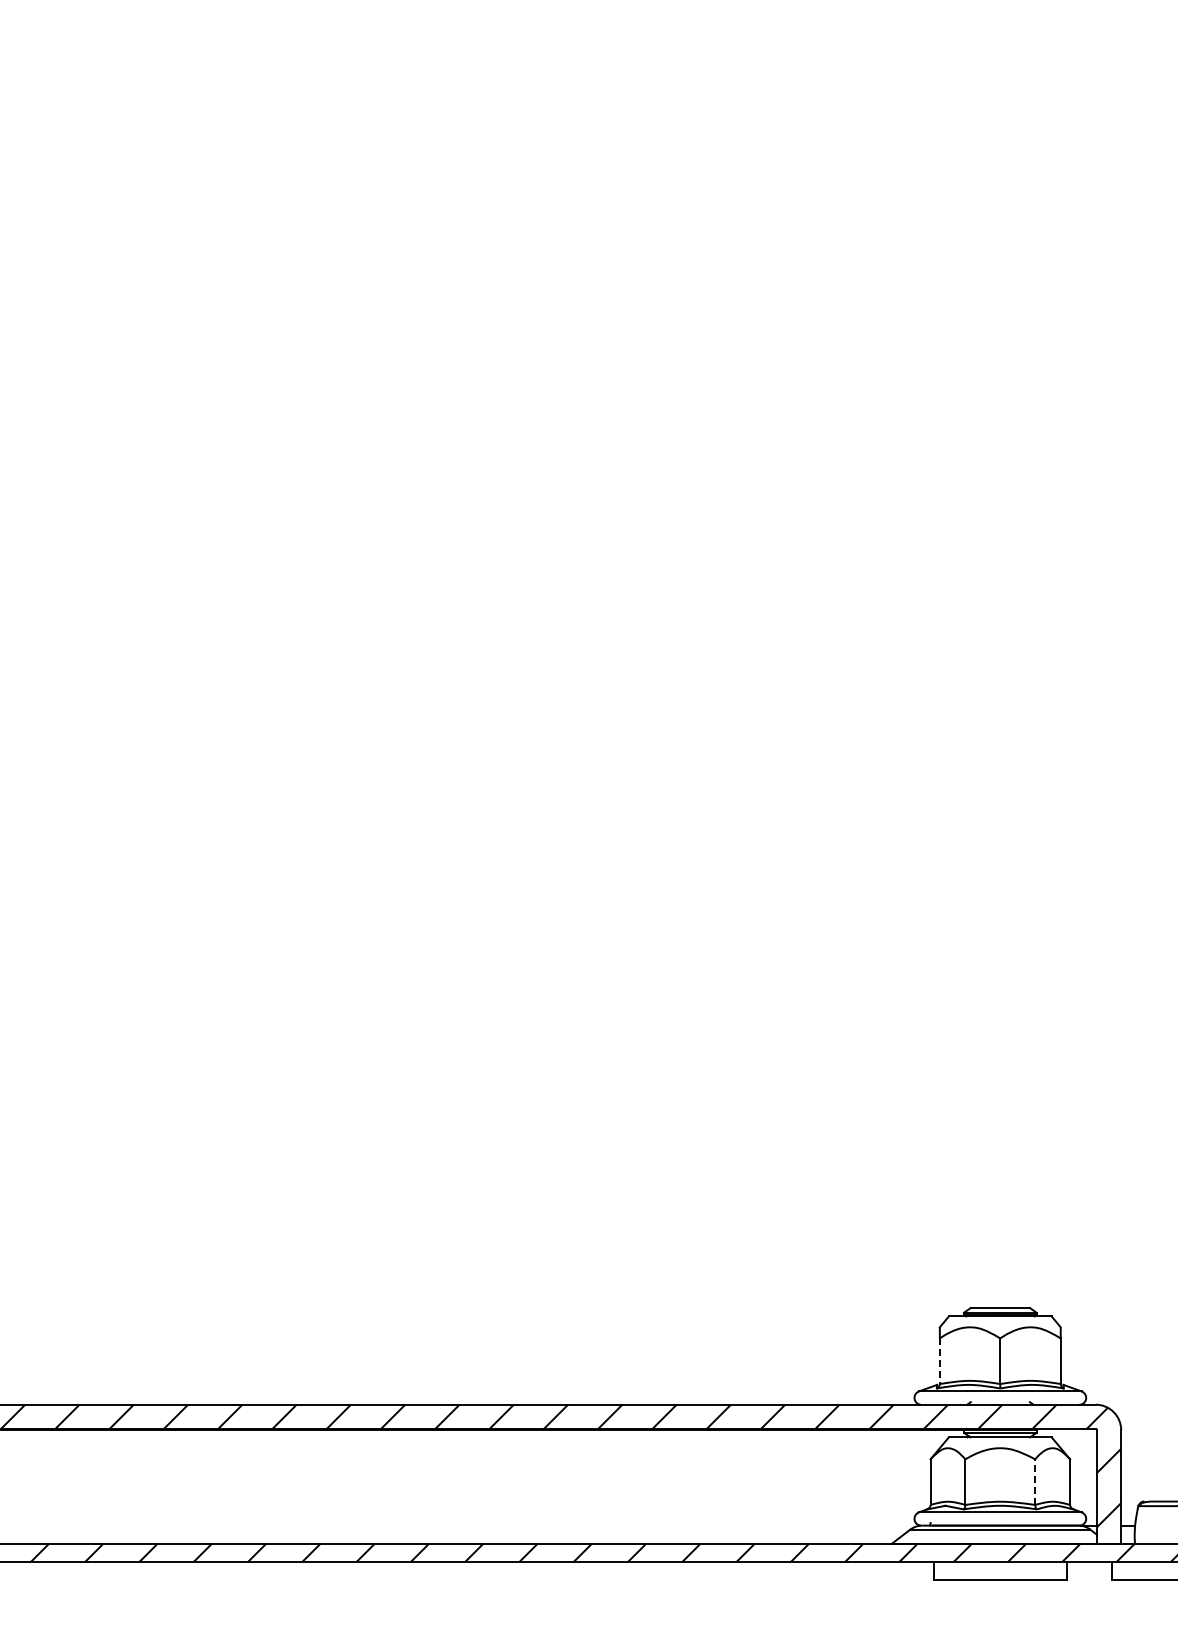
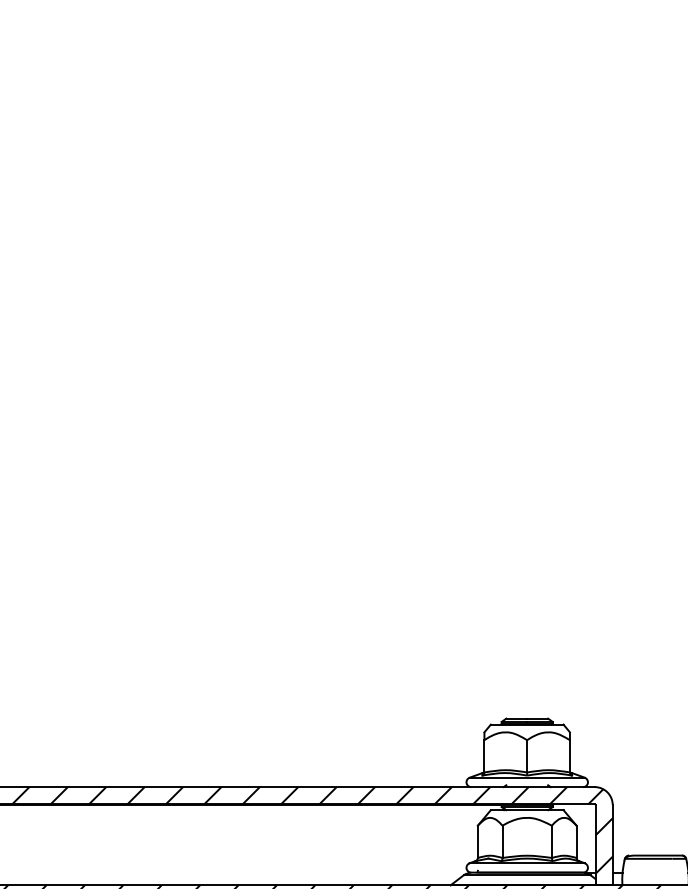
line: (939, 1361) -> (484, 756), dashed -> solid
line: (1035, 1482) -> (552, 842), dashed -> solid

